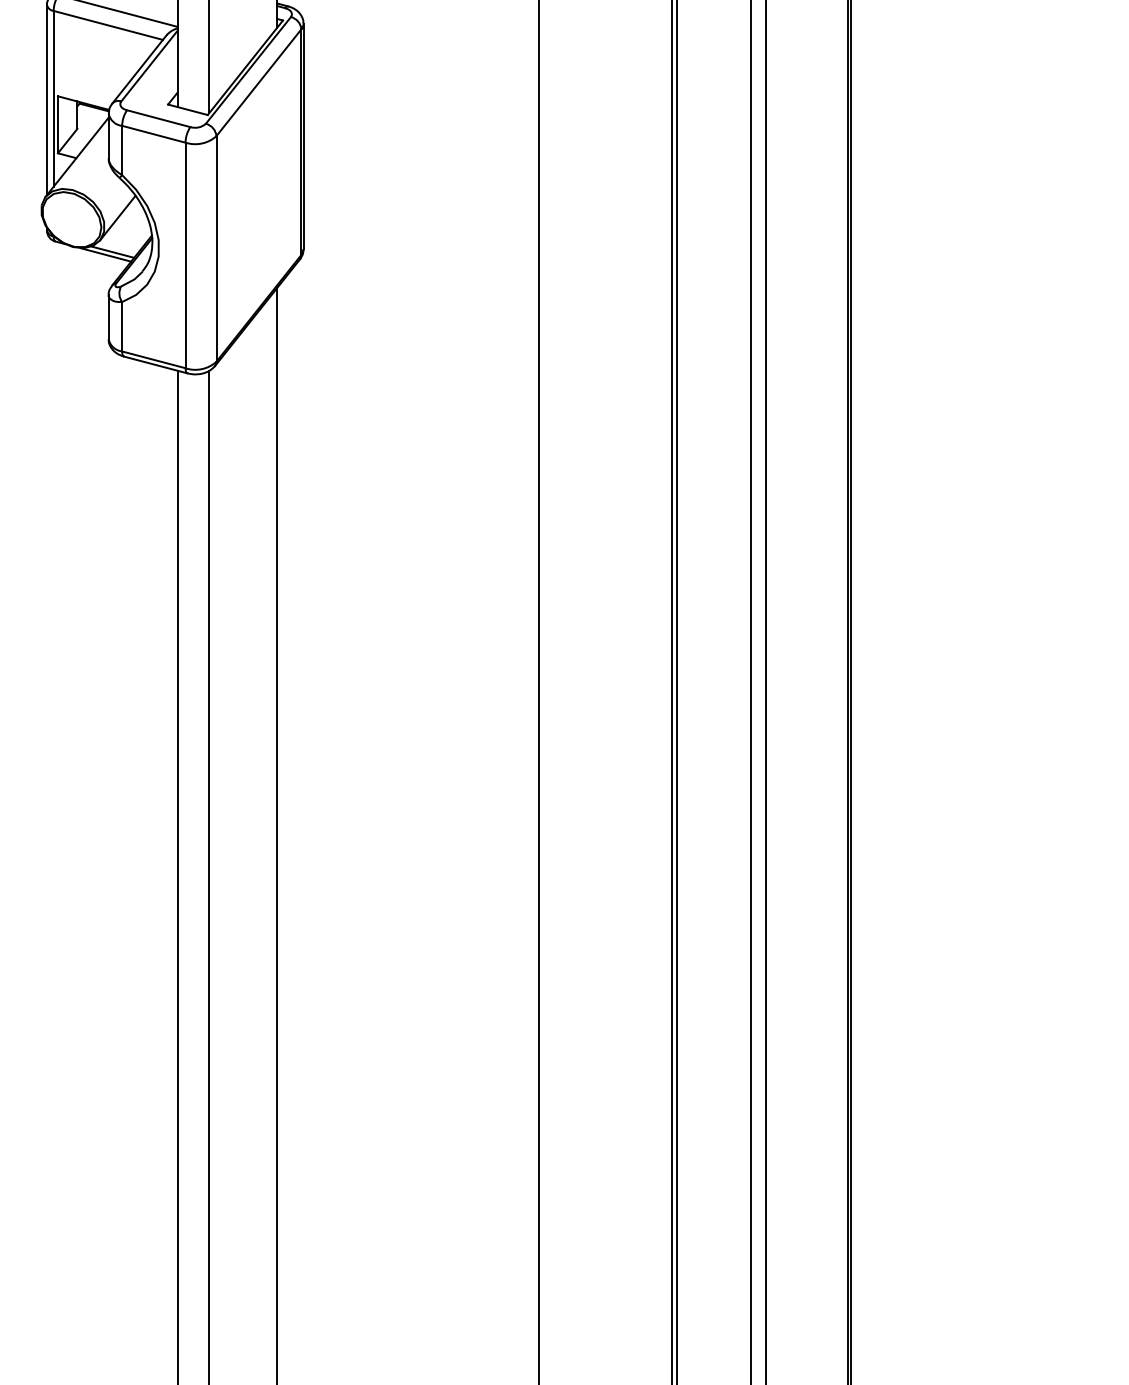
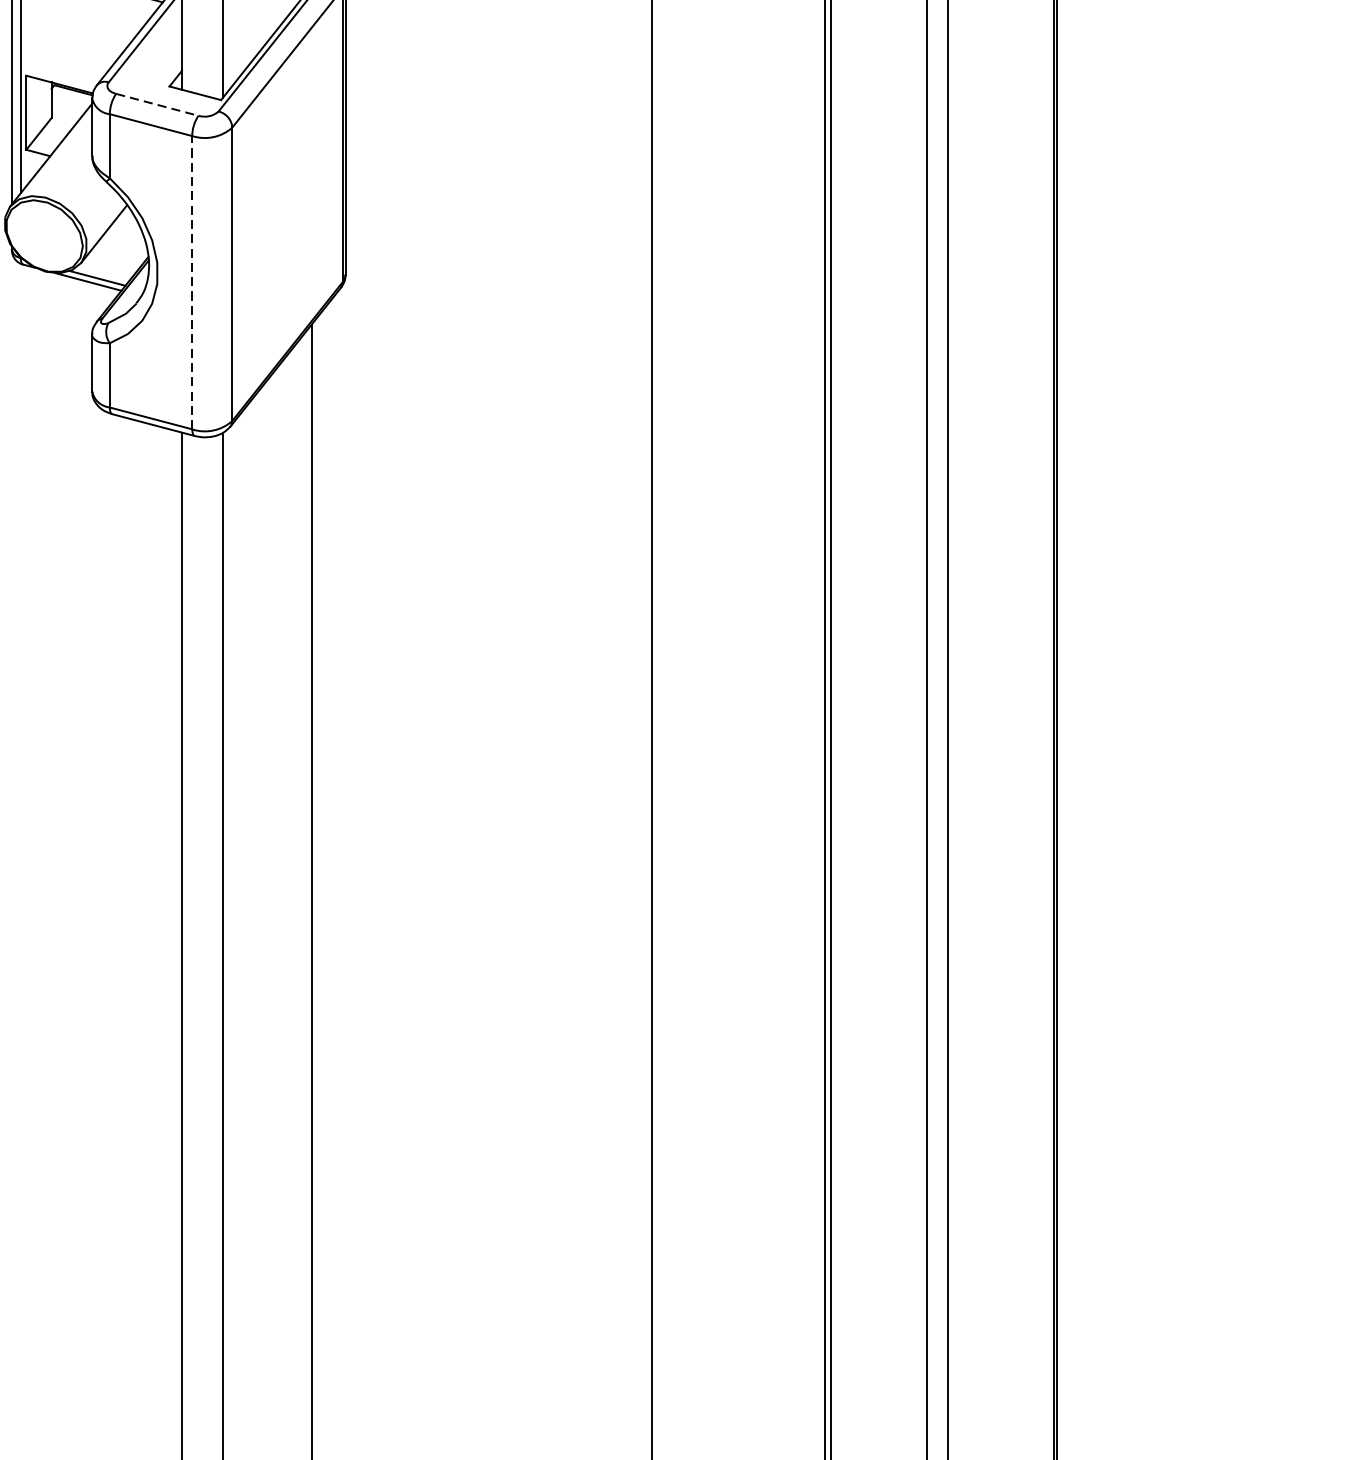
line: (158, 118) -> (157, 104), solid -> dashed
line: (185, 255) -> (192, 282), solid -> dashed

